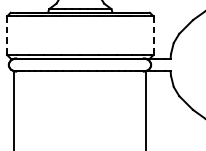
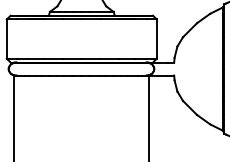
line: (6, 36) -> (6, 39), dashed -> solid
line: (153, 36) -> (156, 39), dashed -> solid

